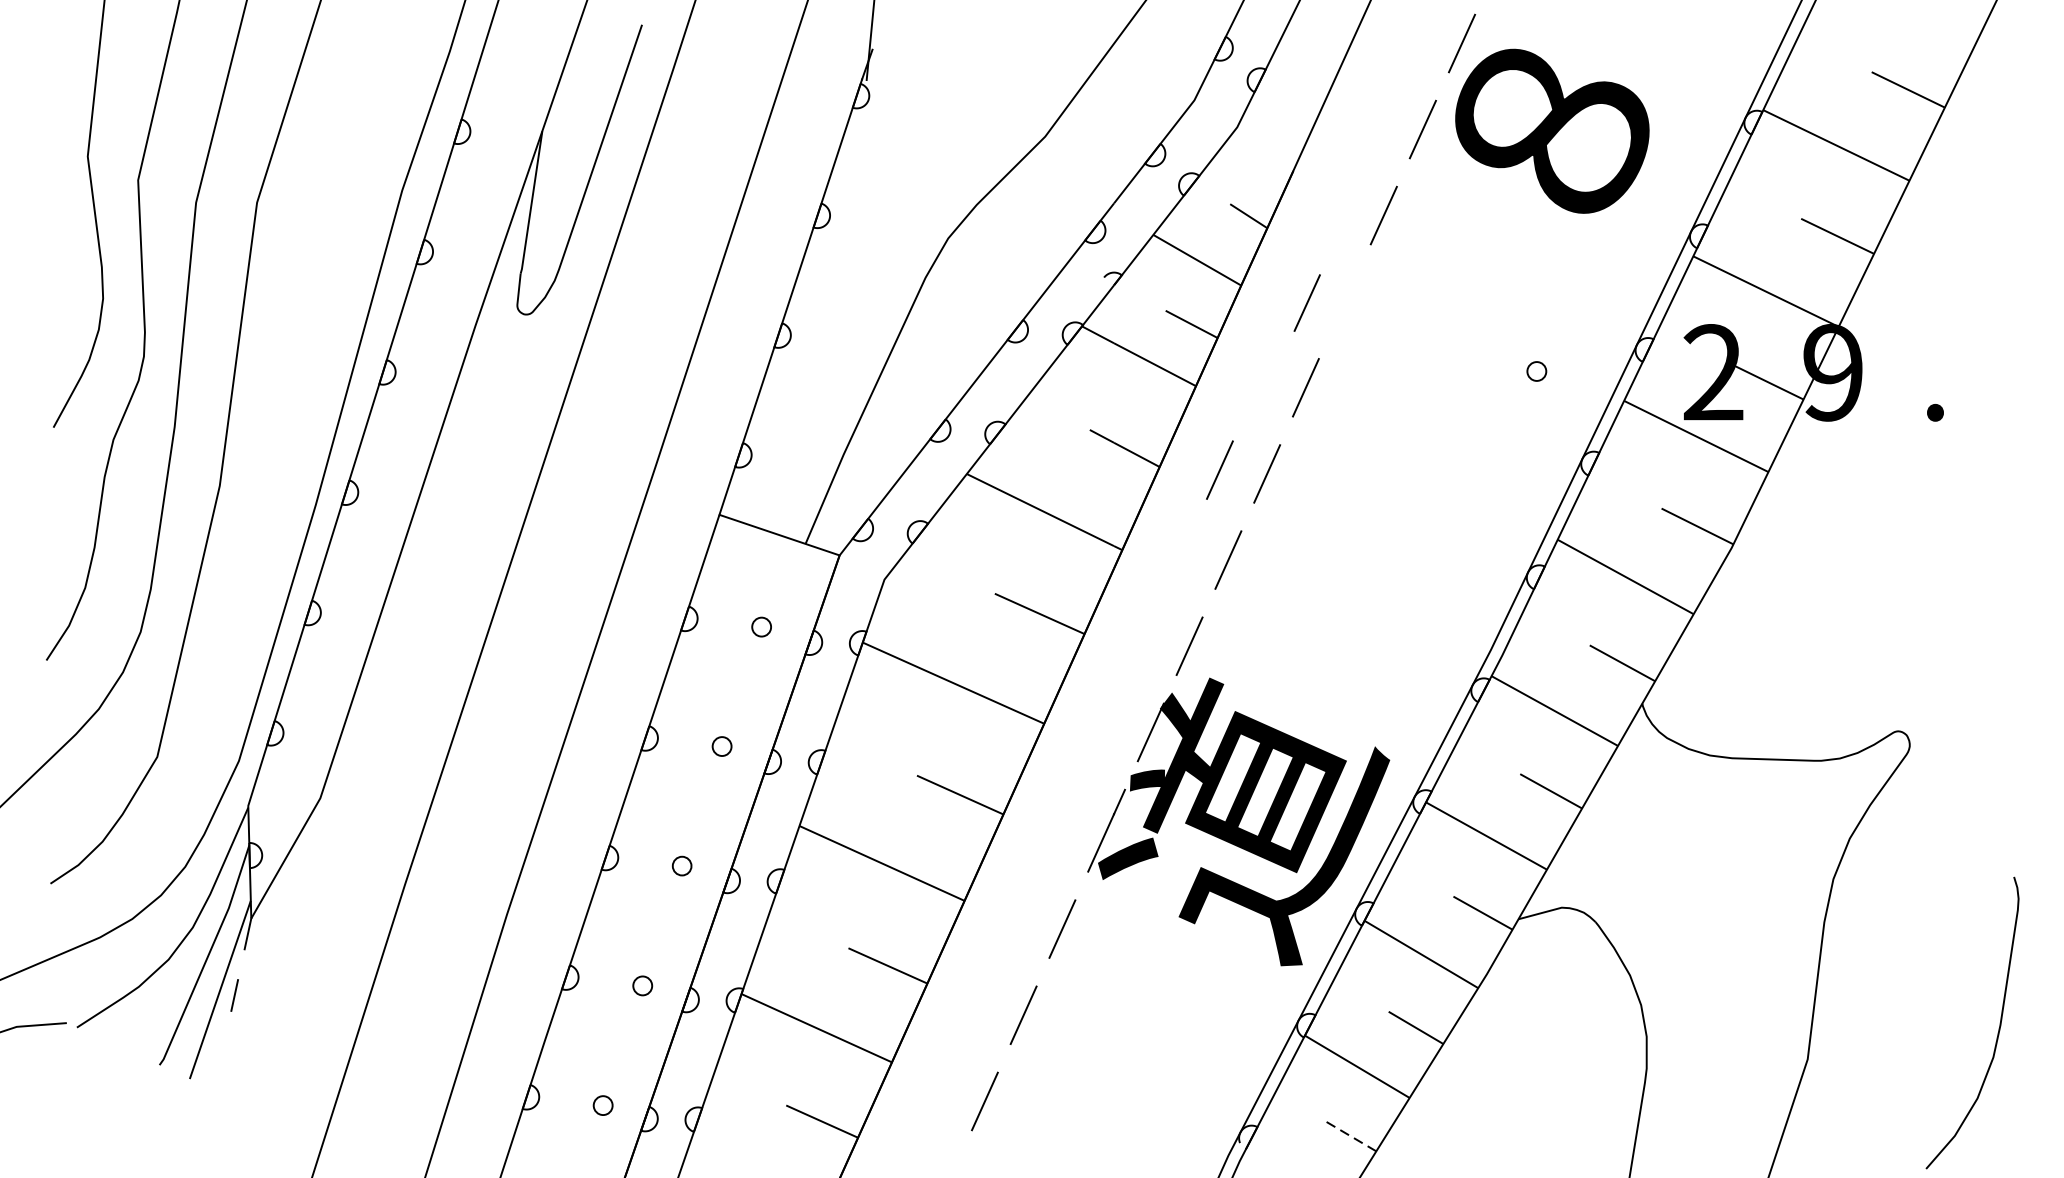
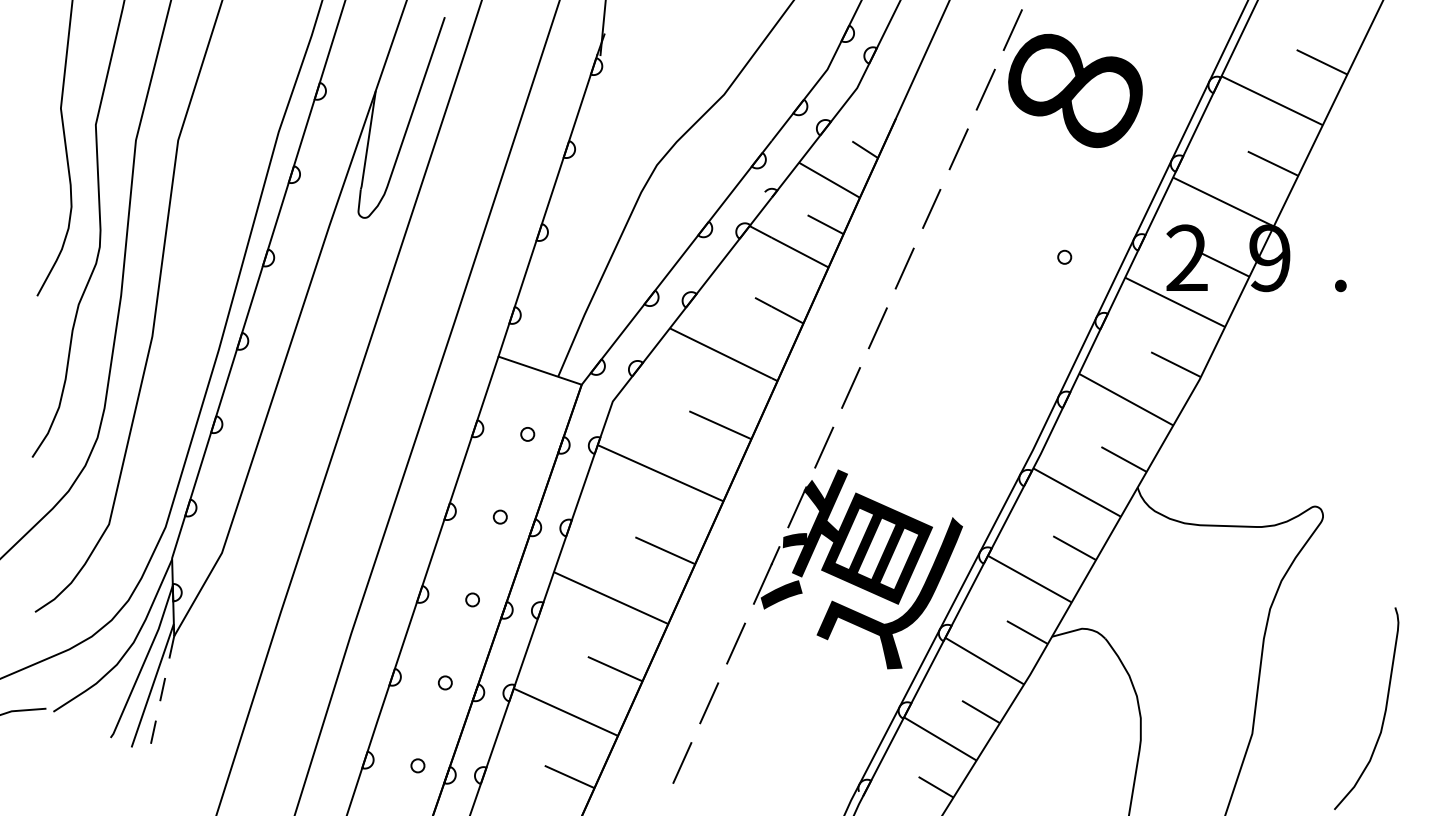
line: (1307, 302) -> (931, 208), moved
line: (1220, 469) -> (845, 325), removed
line: (221, 1056) -> (153, 731), added
line: (1350, 1135) -> (935, 786), dashed -> solid

